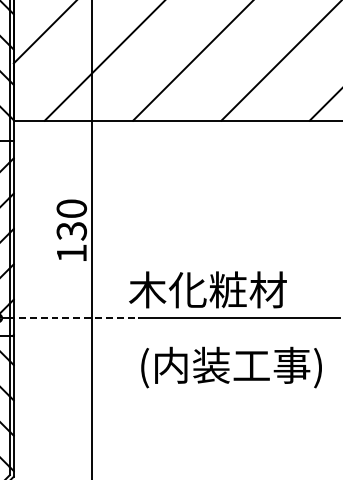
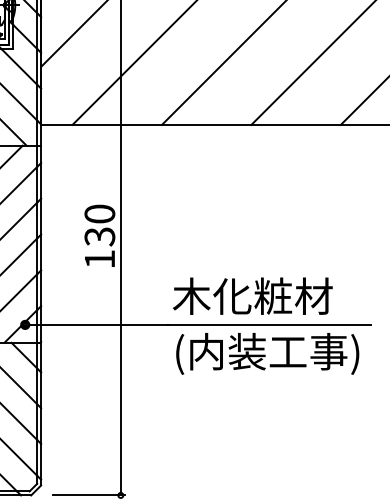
text: (207, 289) -> (252, 295), moved
line: (74, 317) -> (102, 324), dashed -> solid
text: (231, 367) -> (267, 353), moved

